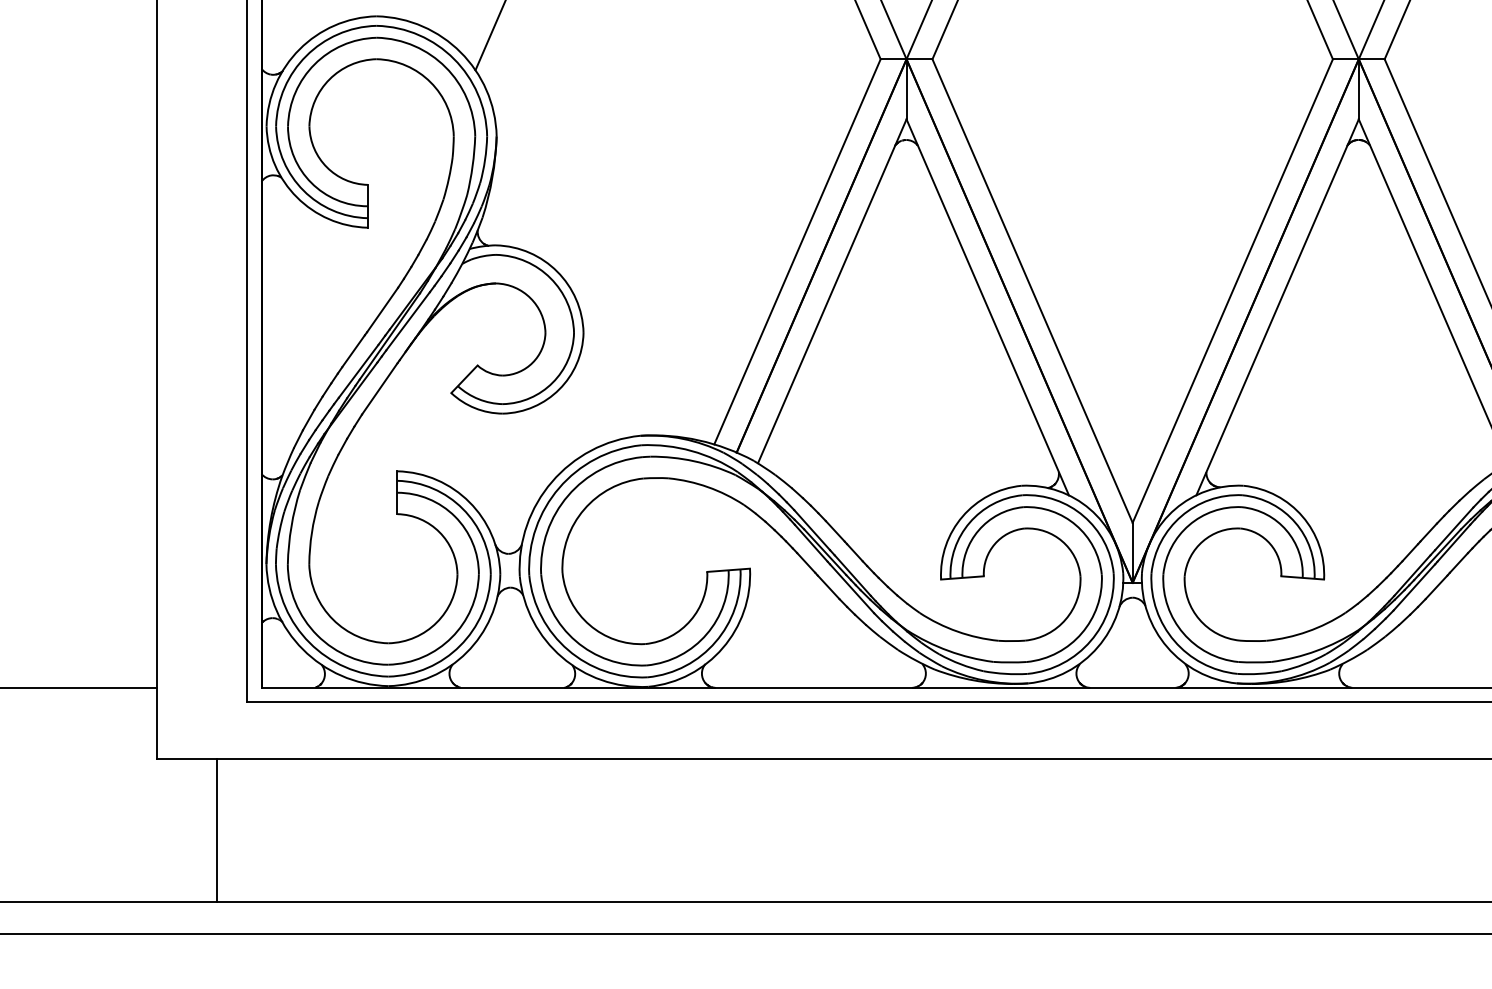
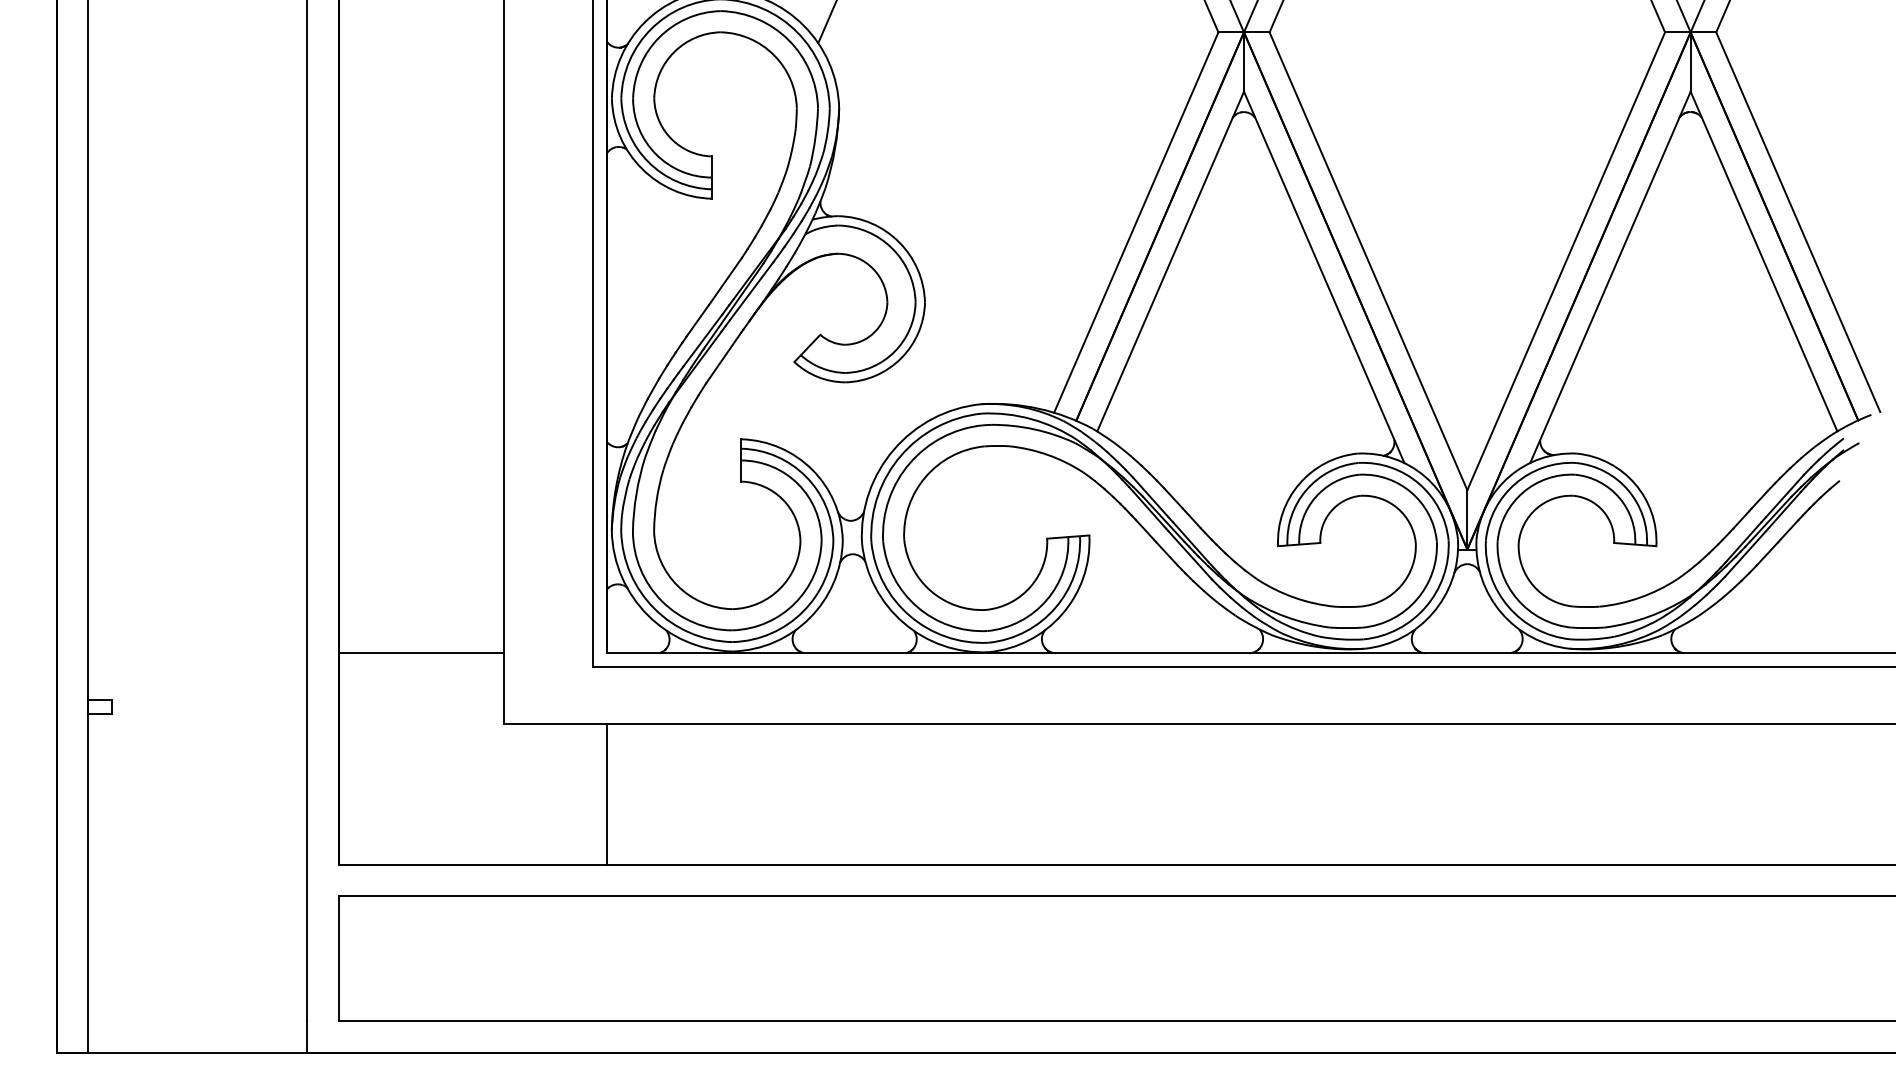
line: (217, 829) -> (607, 793), moved

